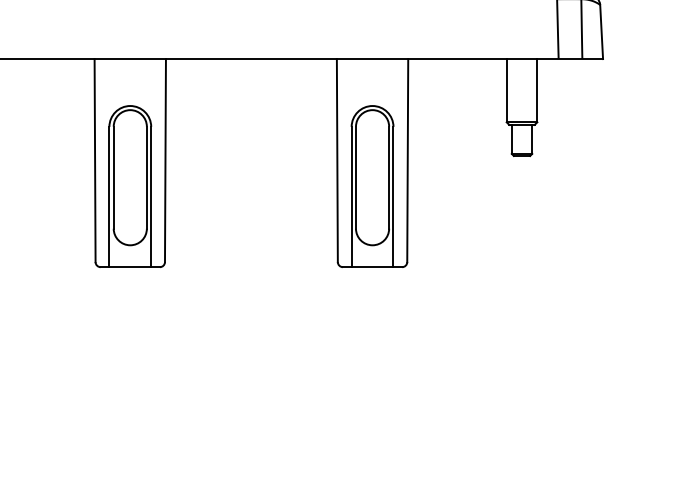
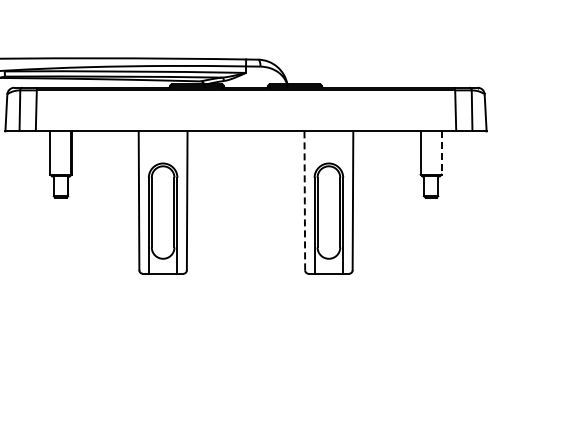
line: (537, 91) -> (441, 153), solid -> dashed
line: (336, 161) -> (304, 201), solid -> dashed

